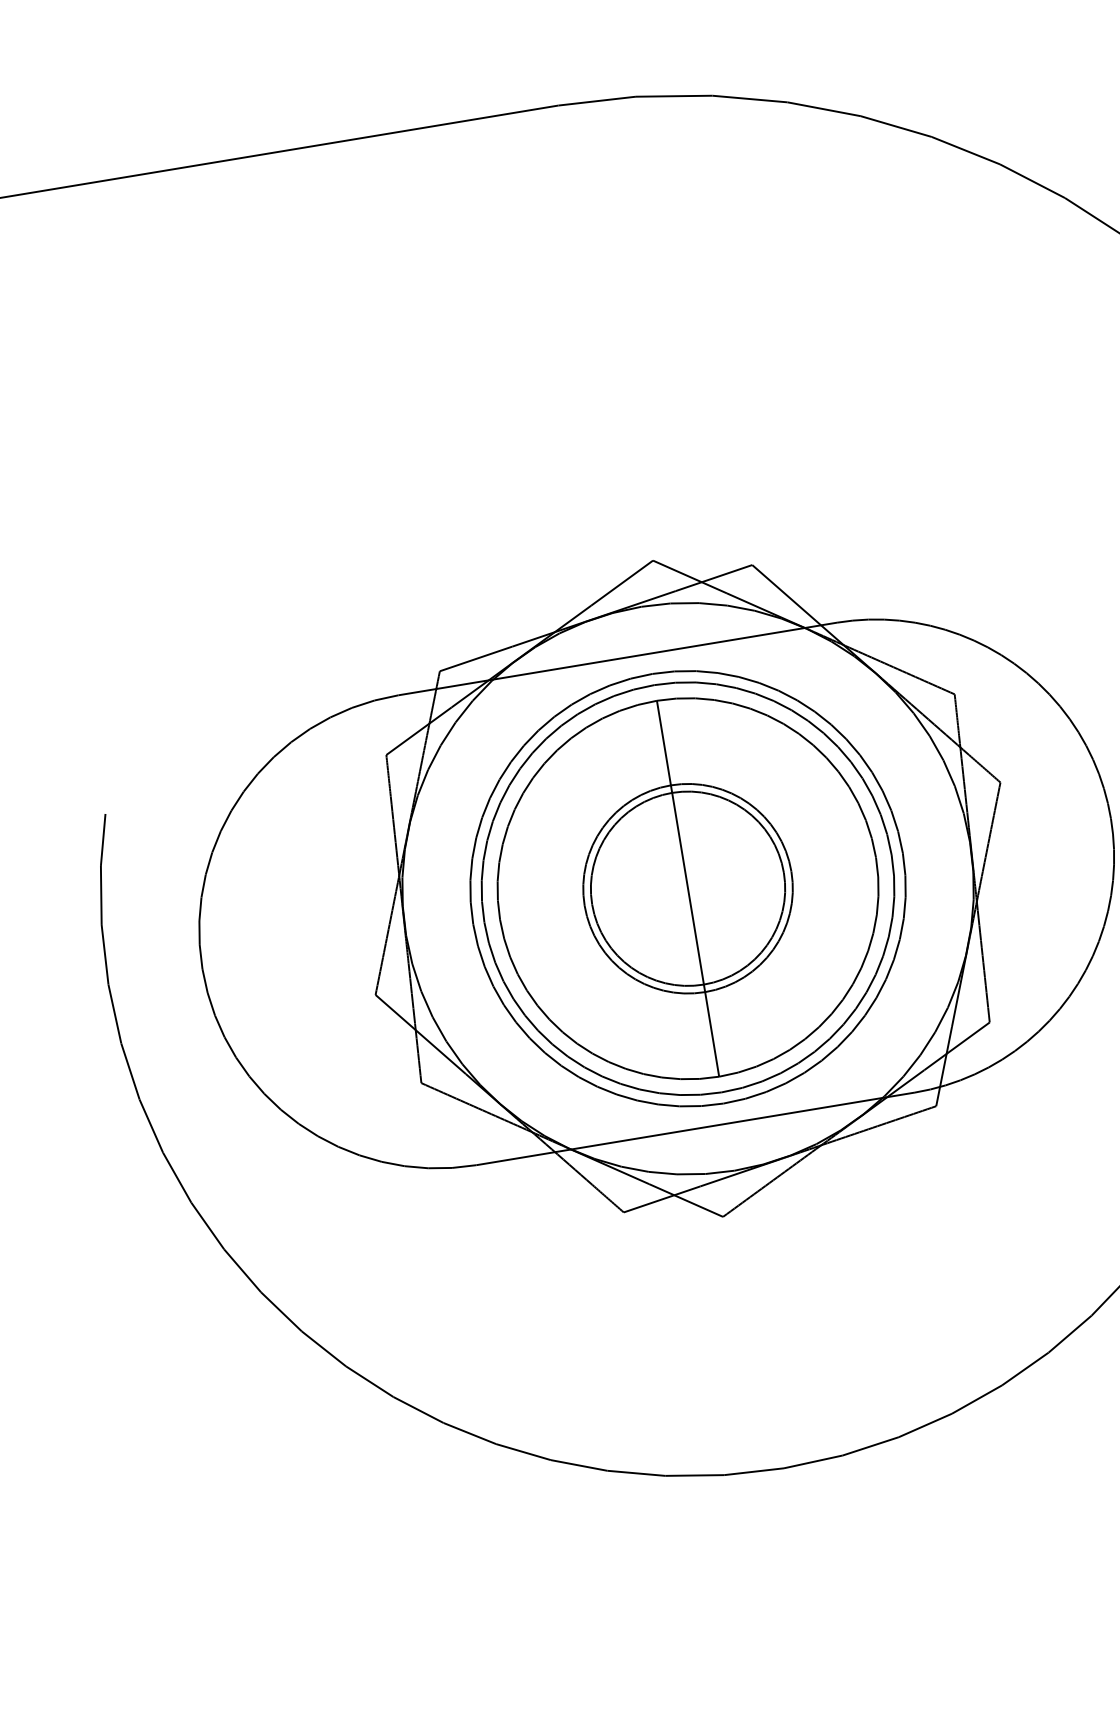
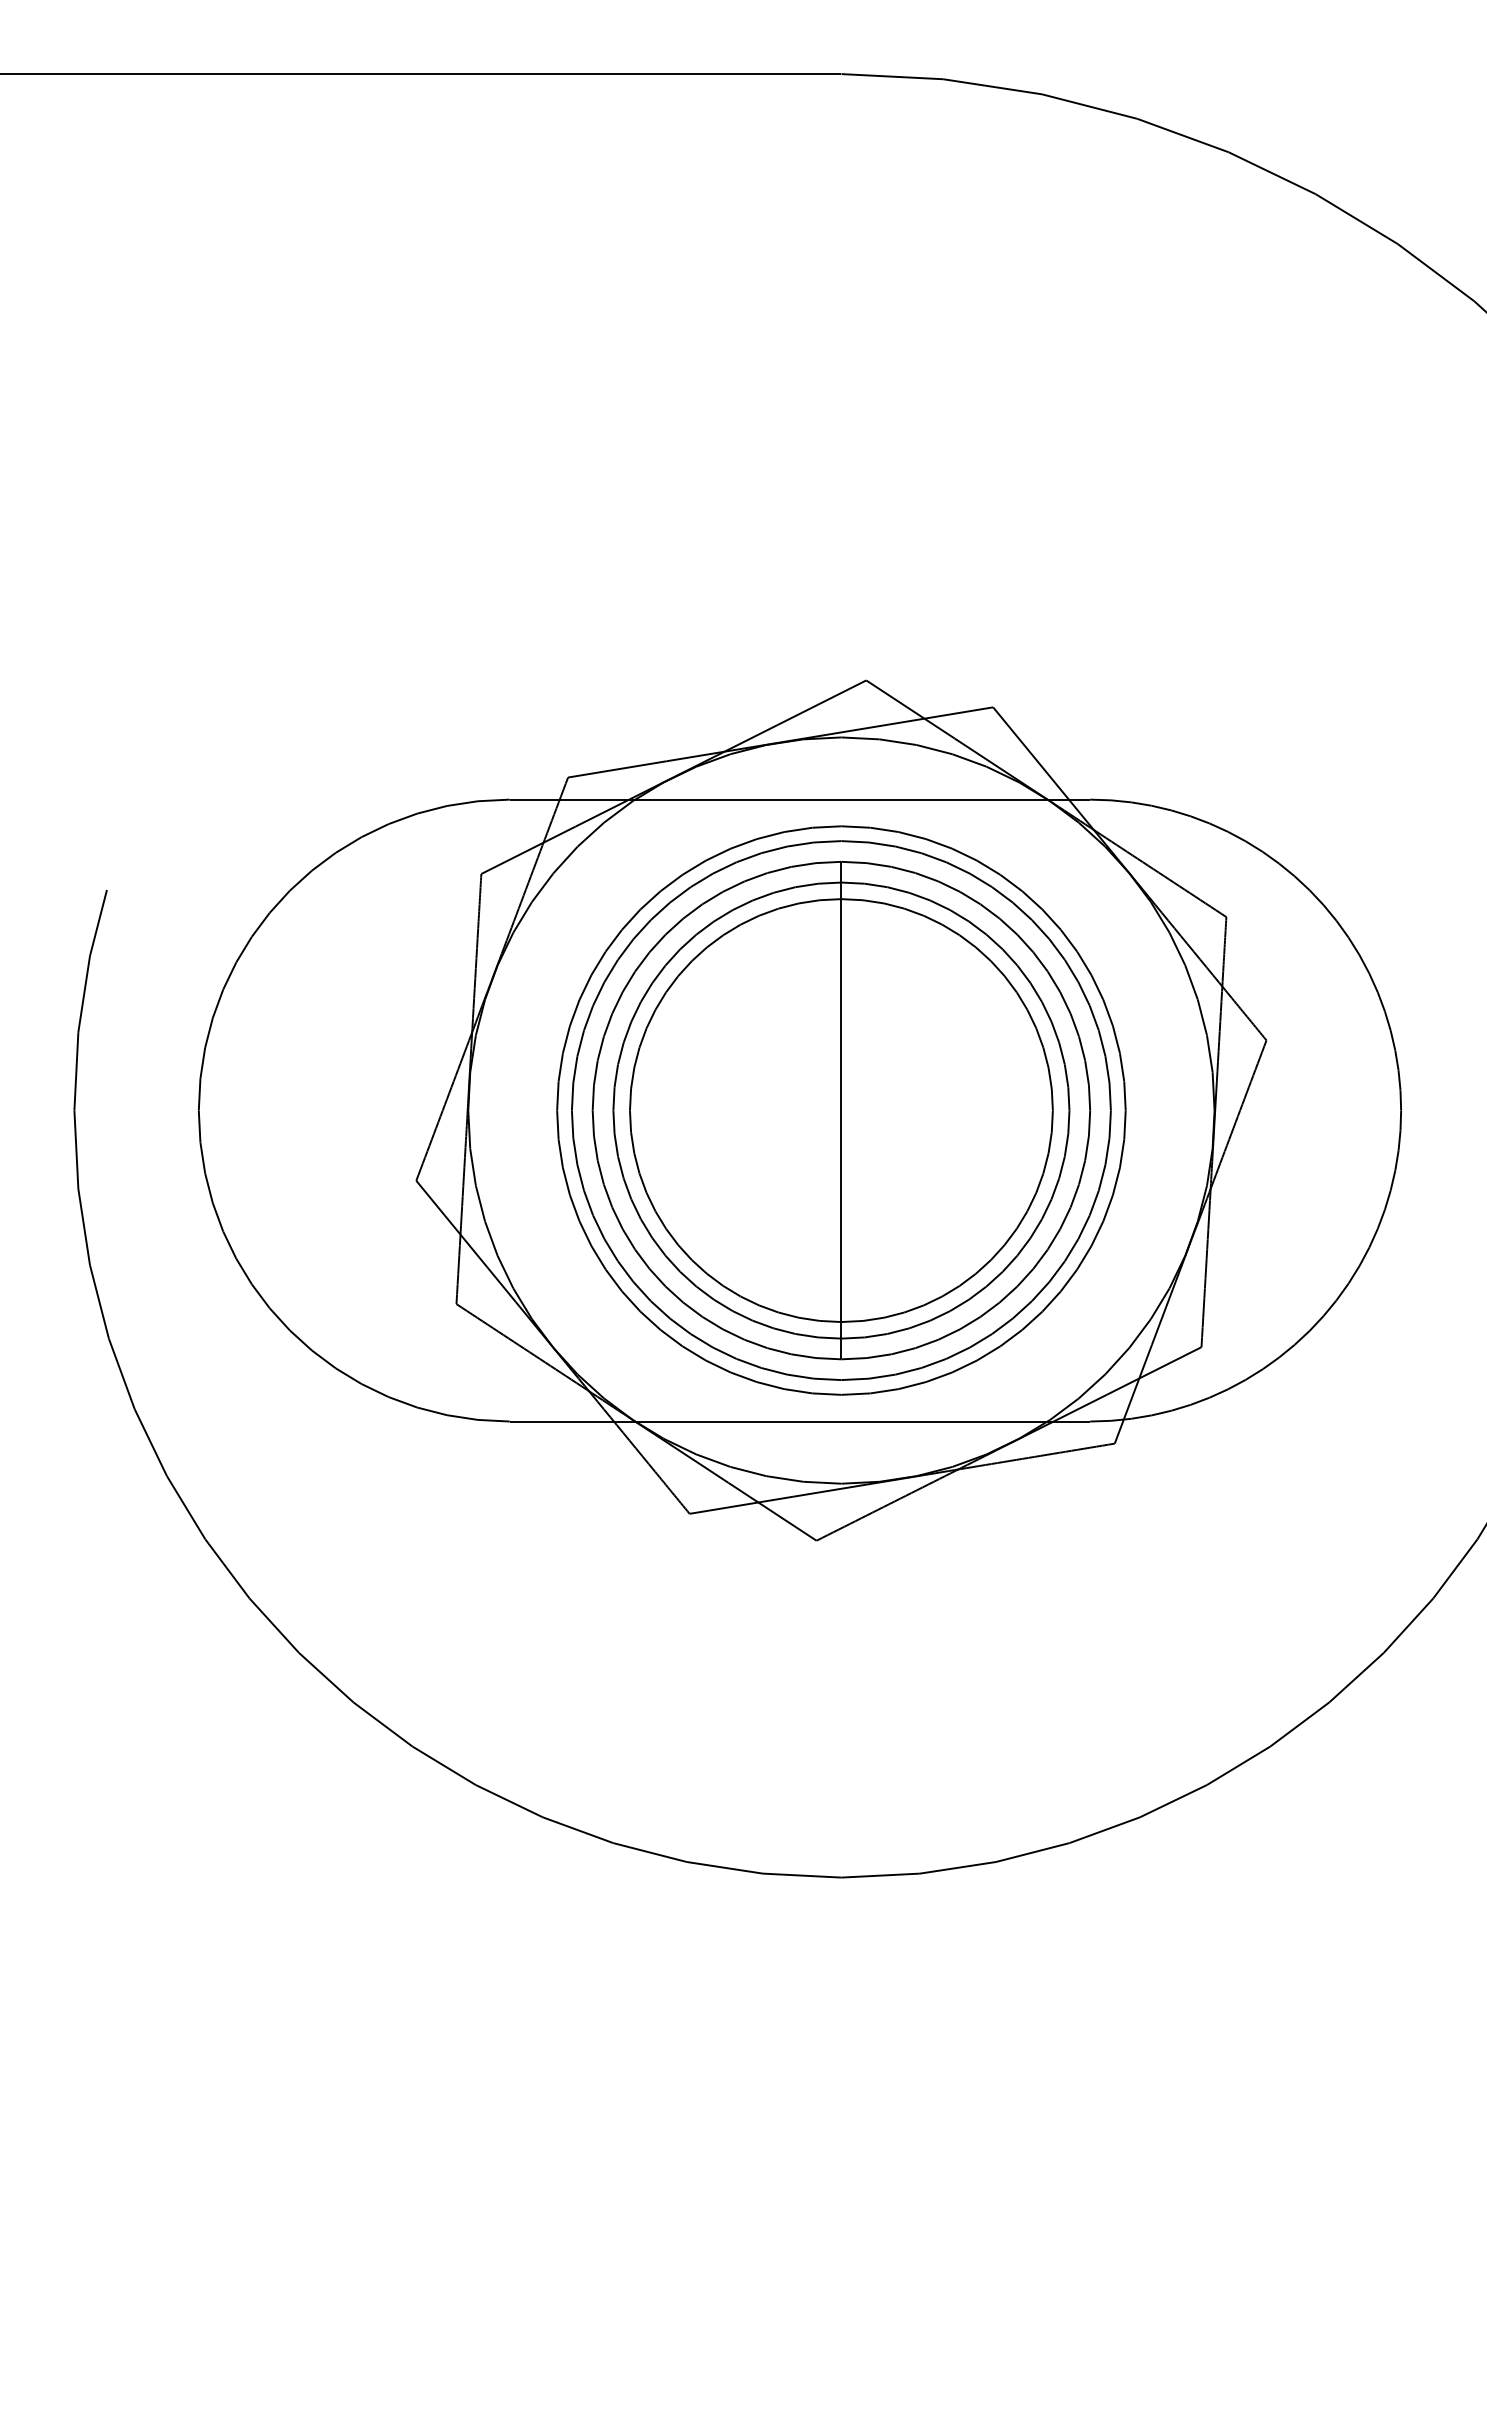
circle: (687, 888) -> (840, 1110), size x1.67
circle: (688, 888) -> (841, 1110), size x1.67

